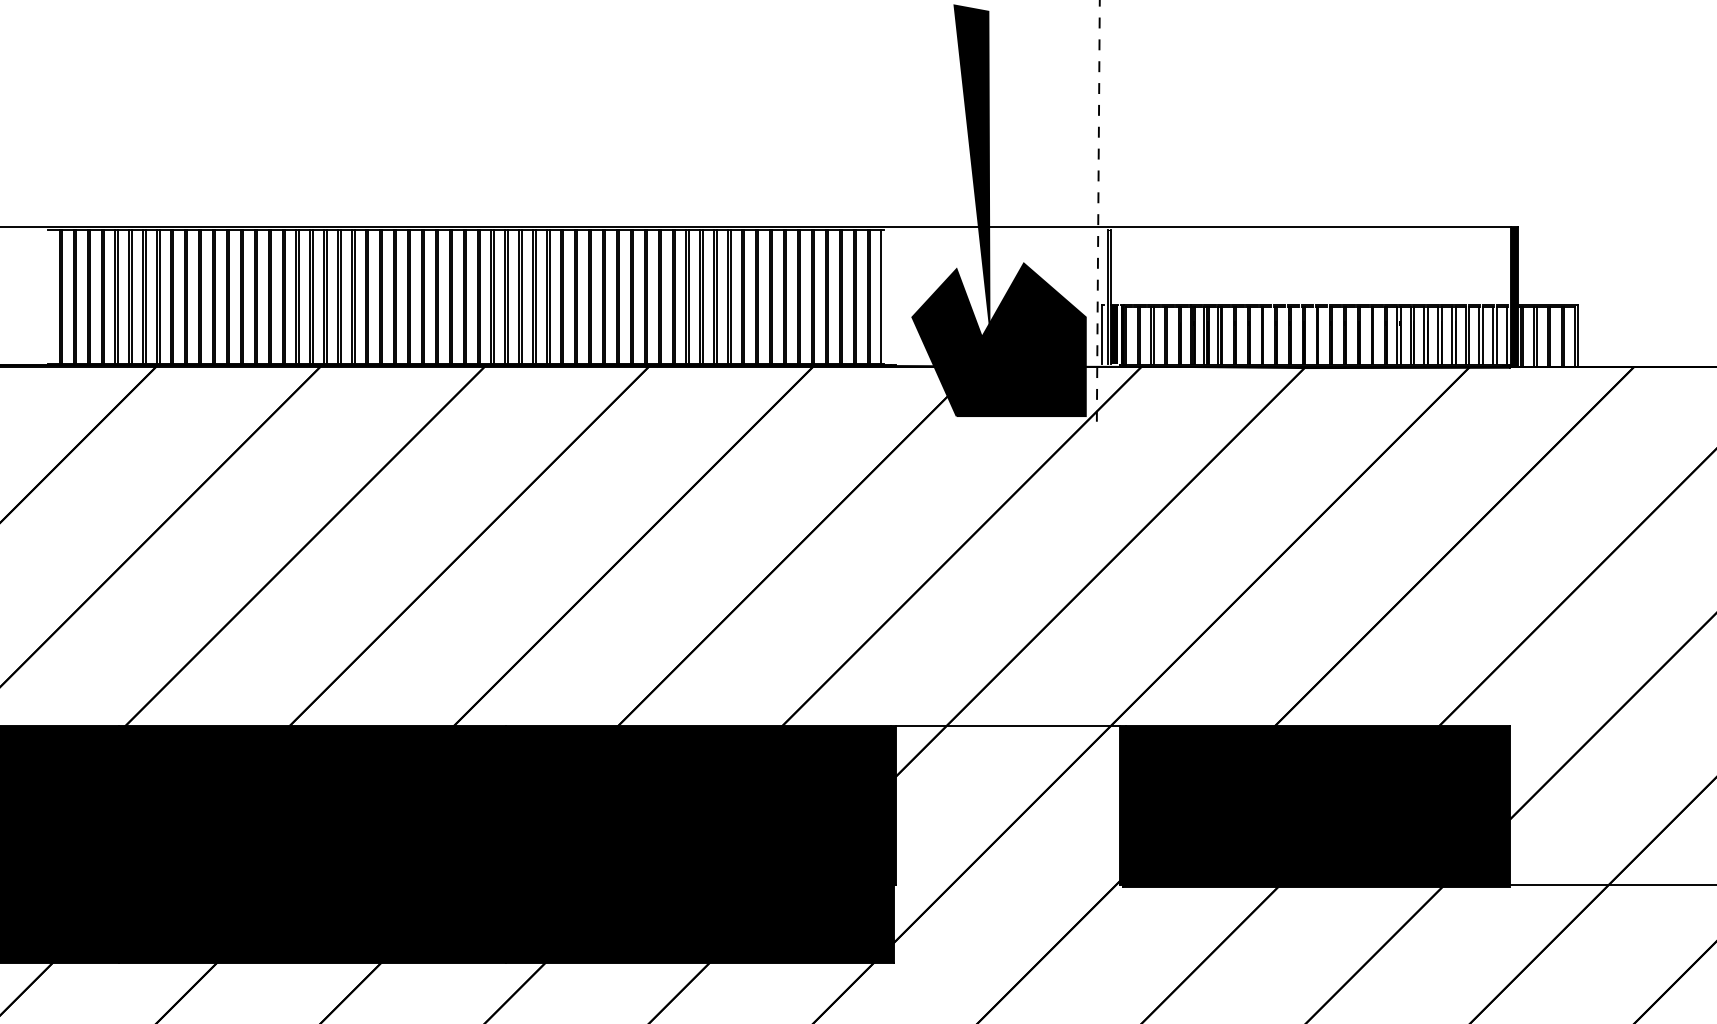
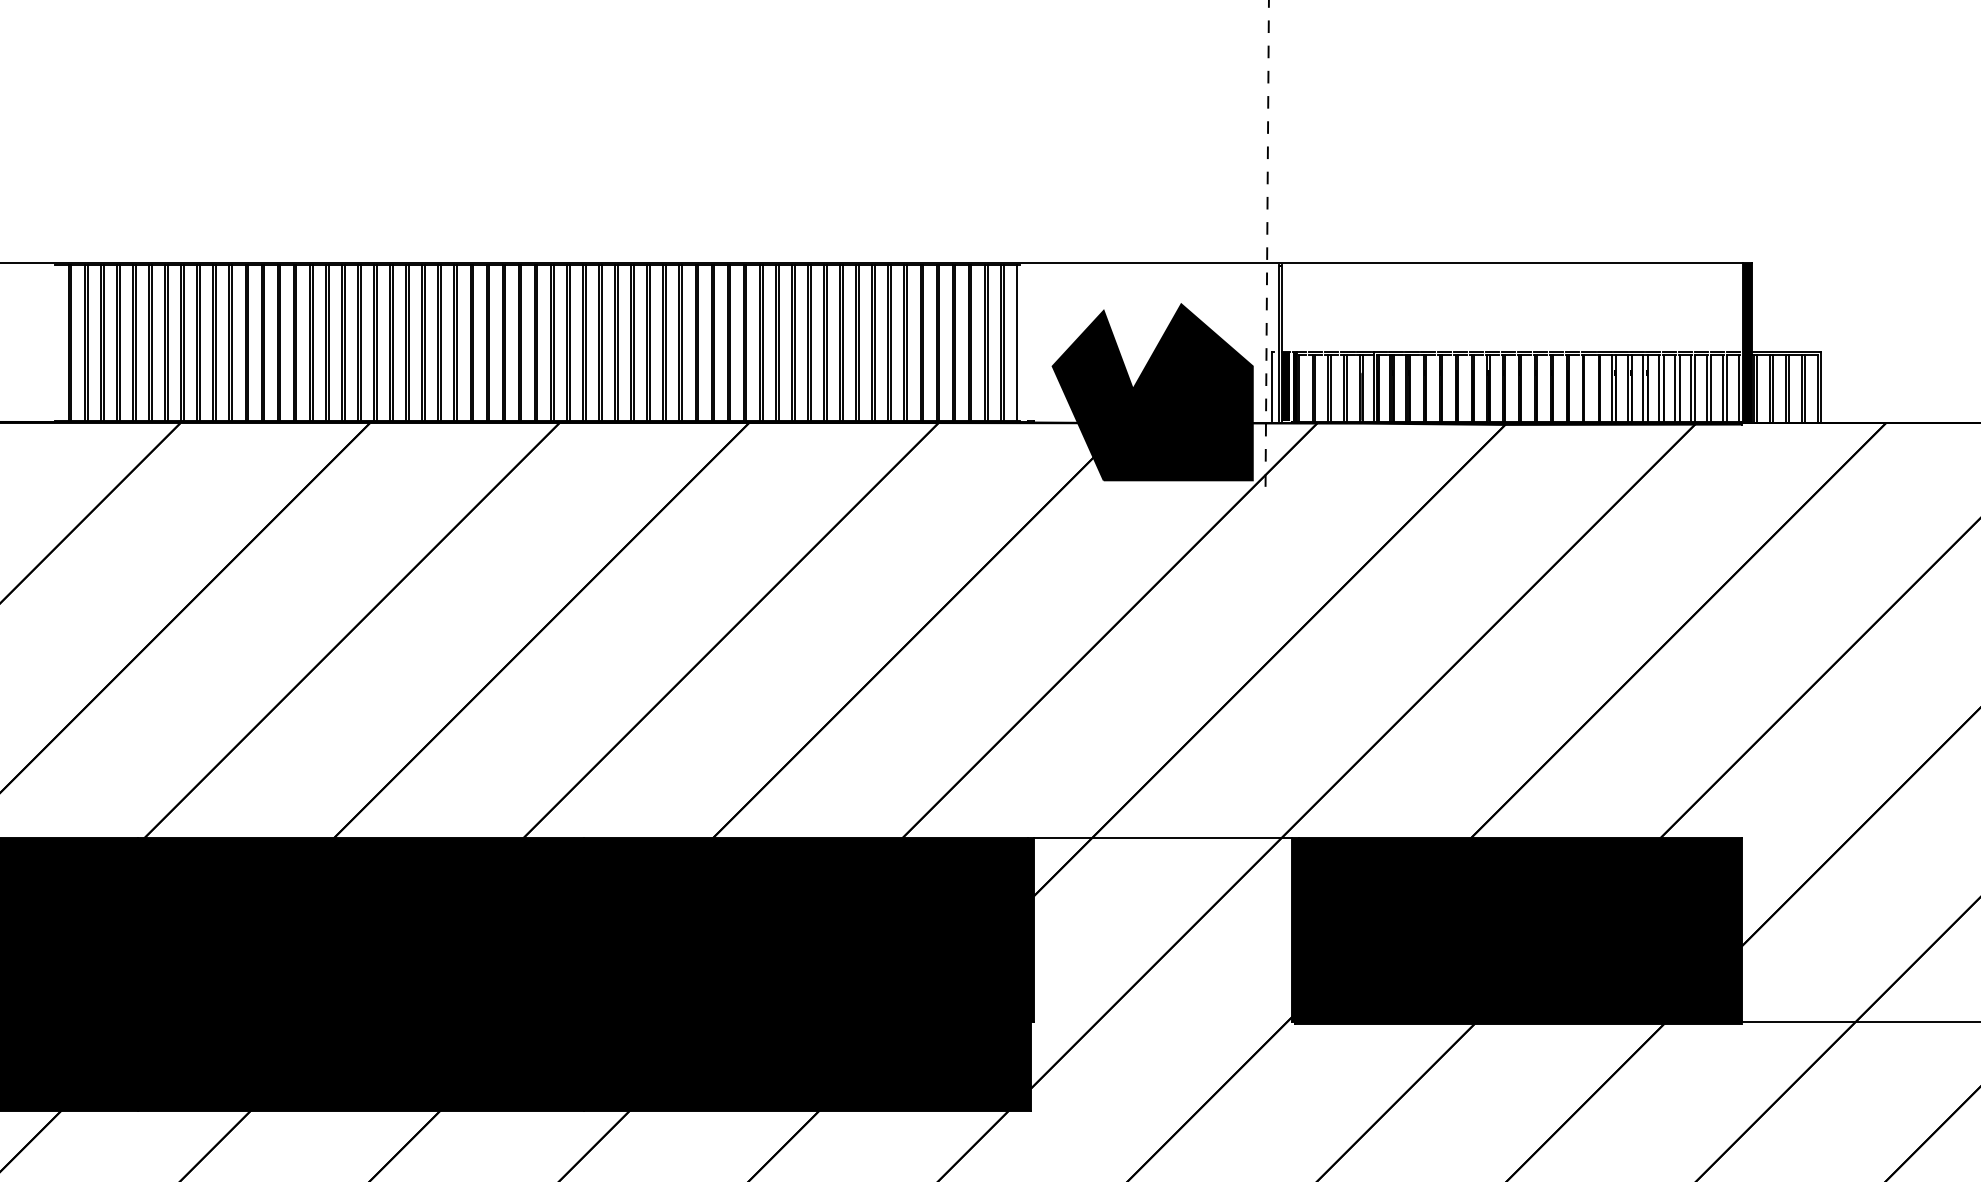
fill: (972, 172) -> (1121, 199), removed

